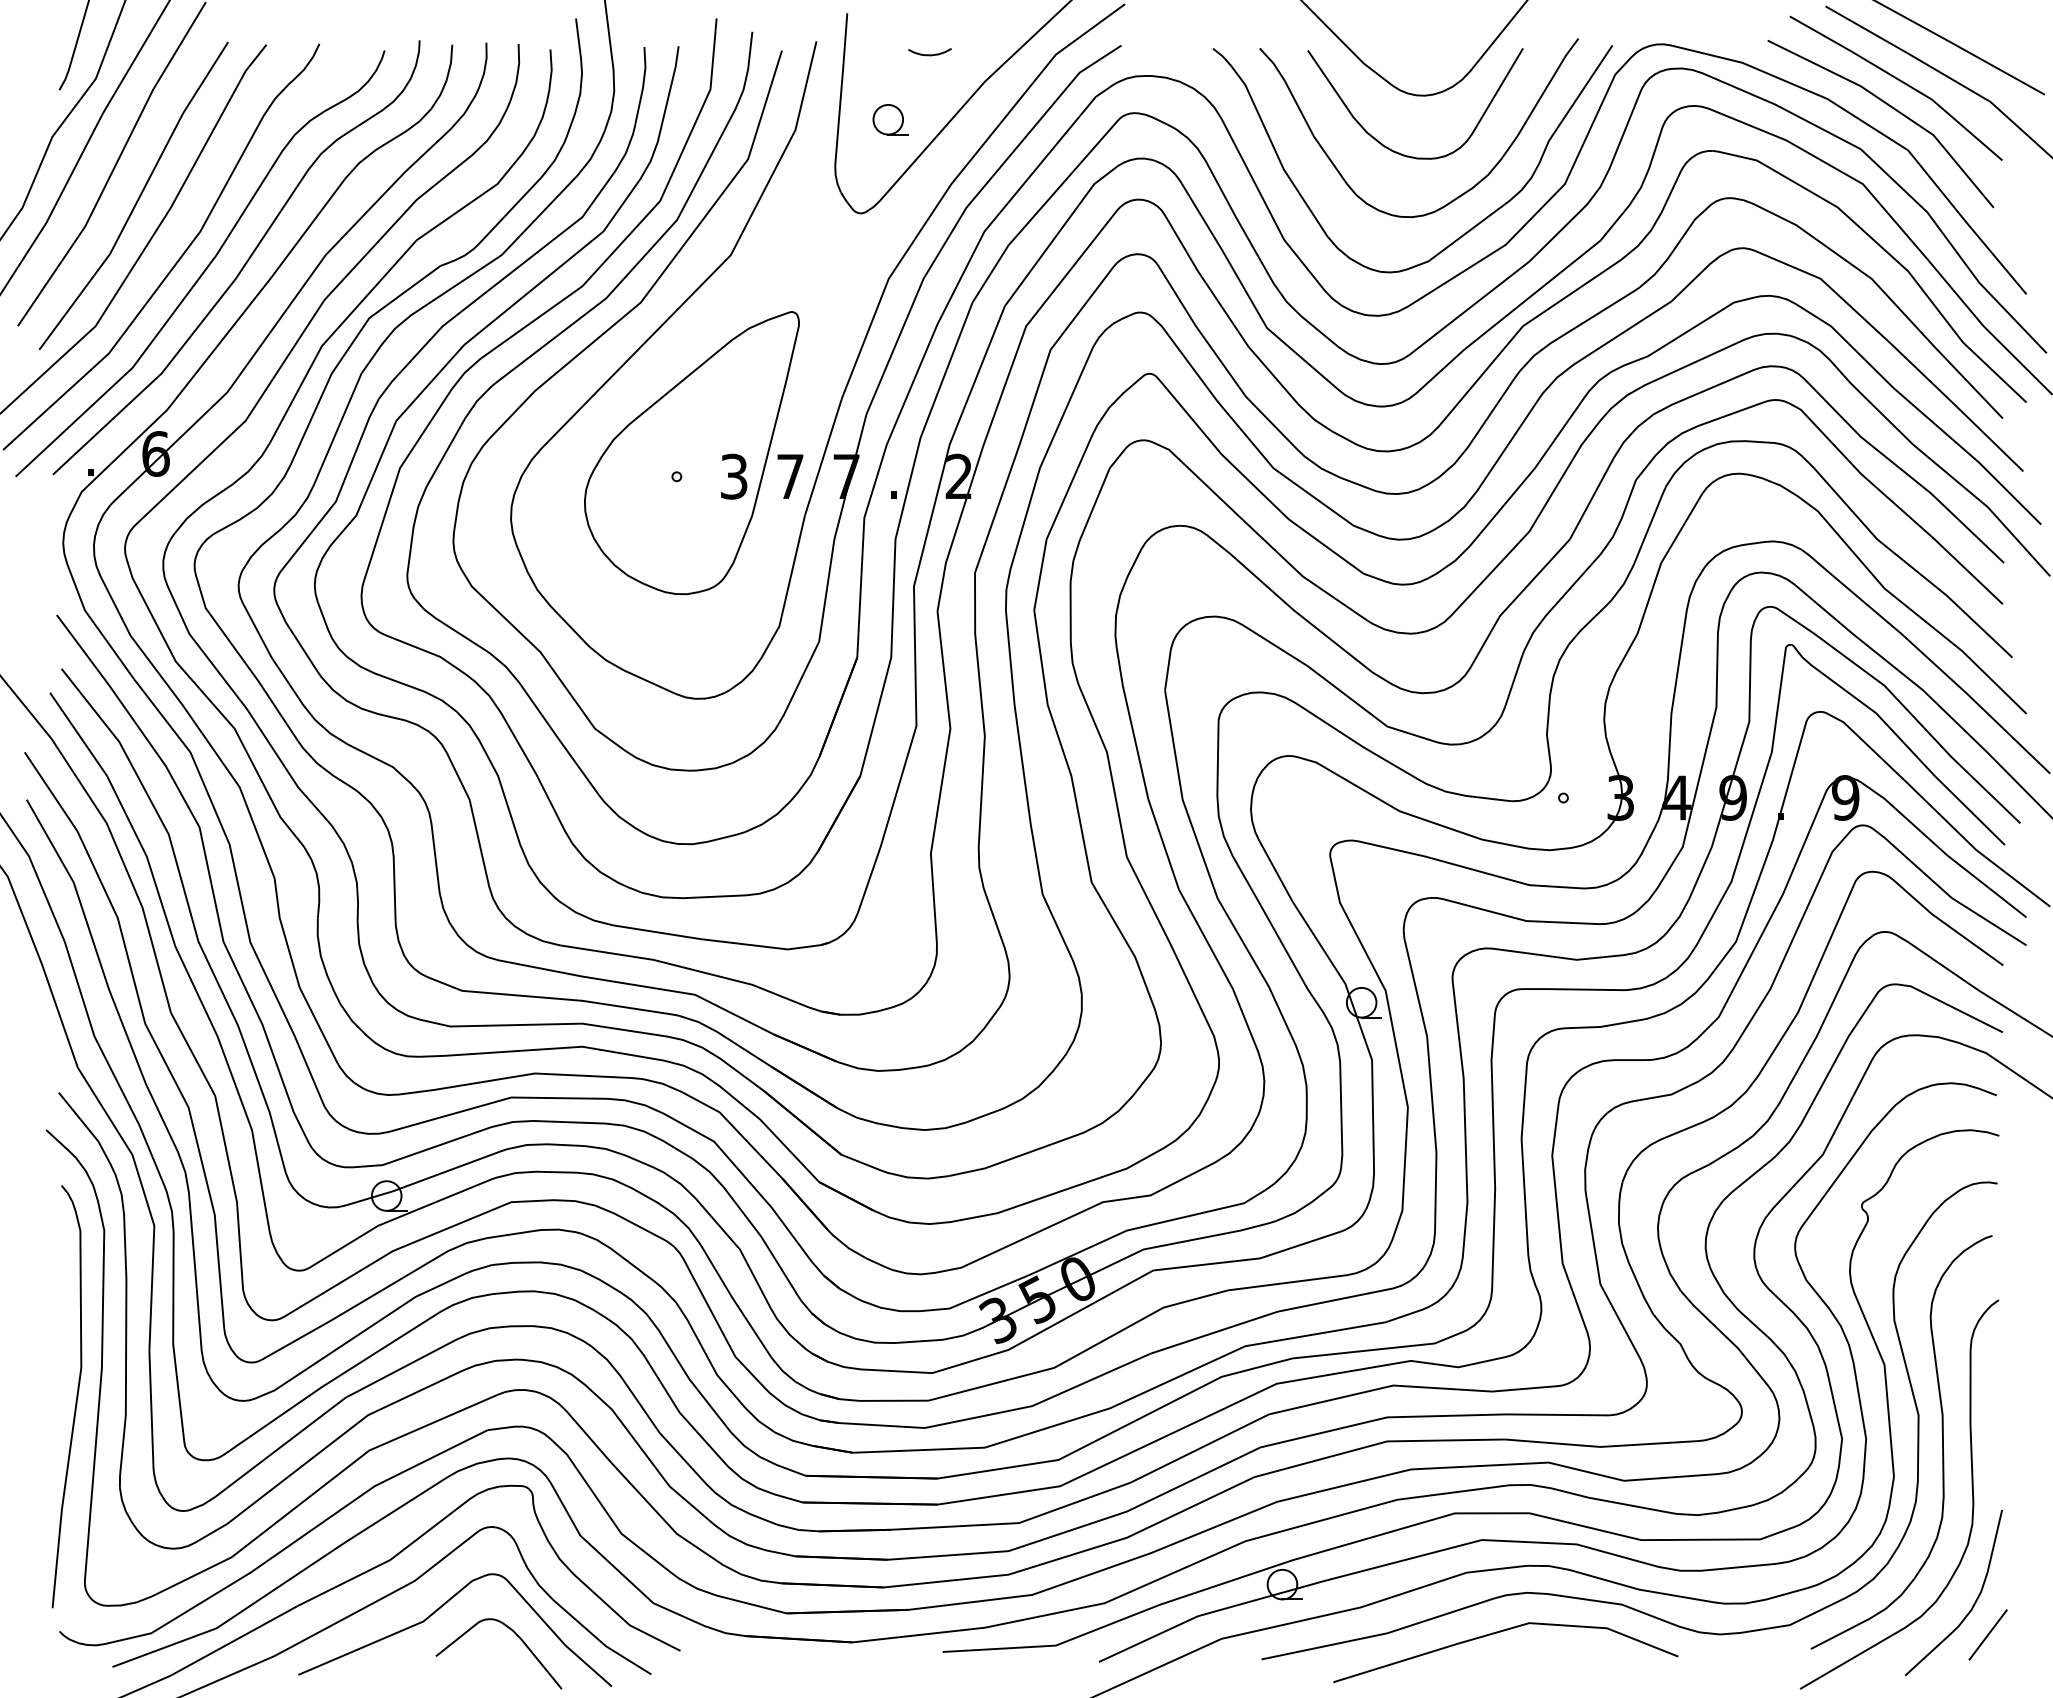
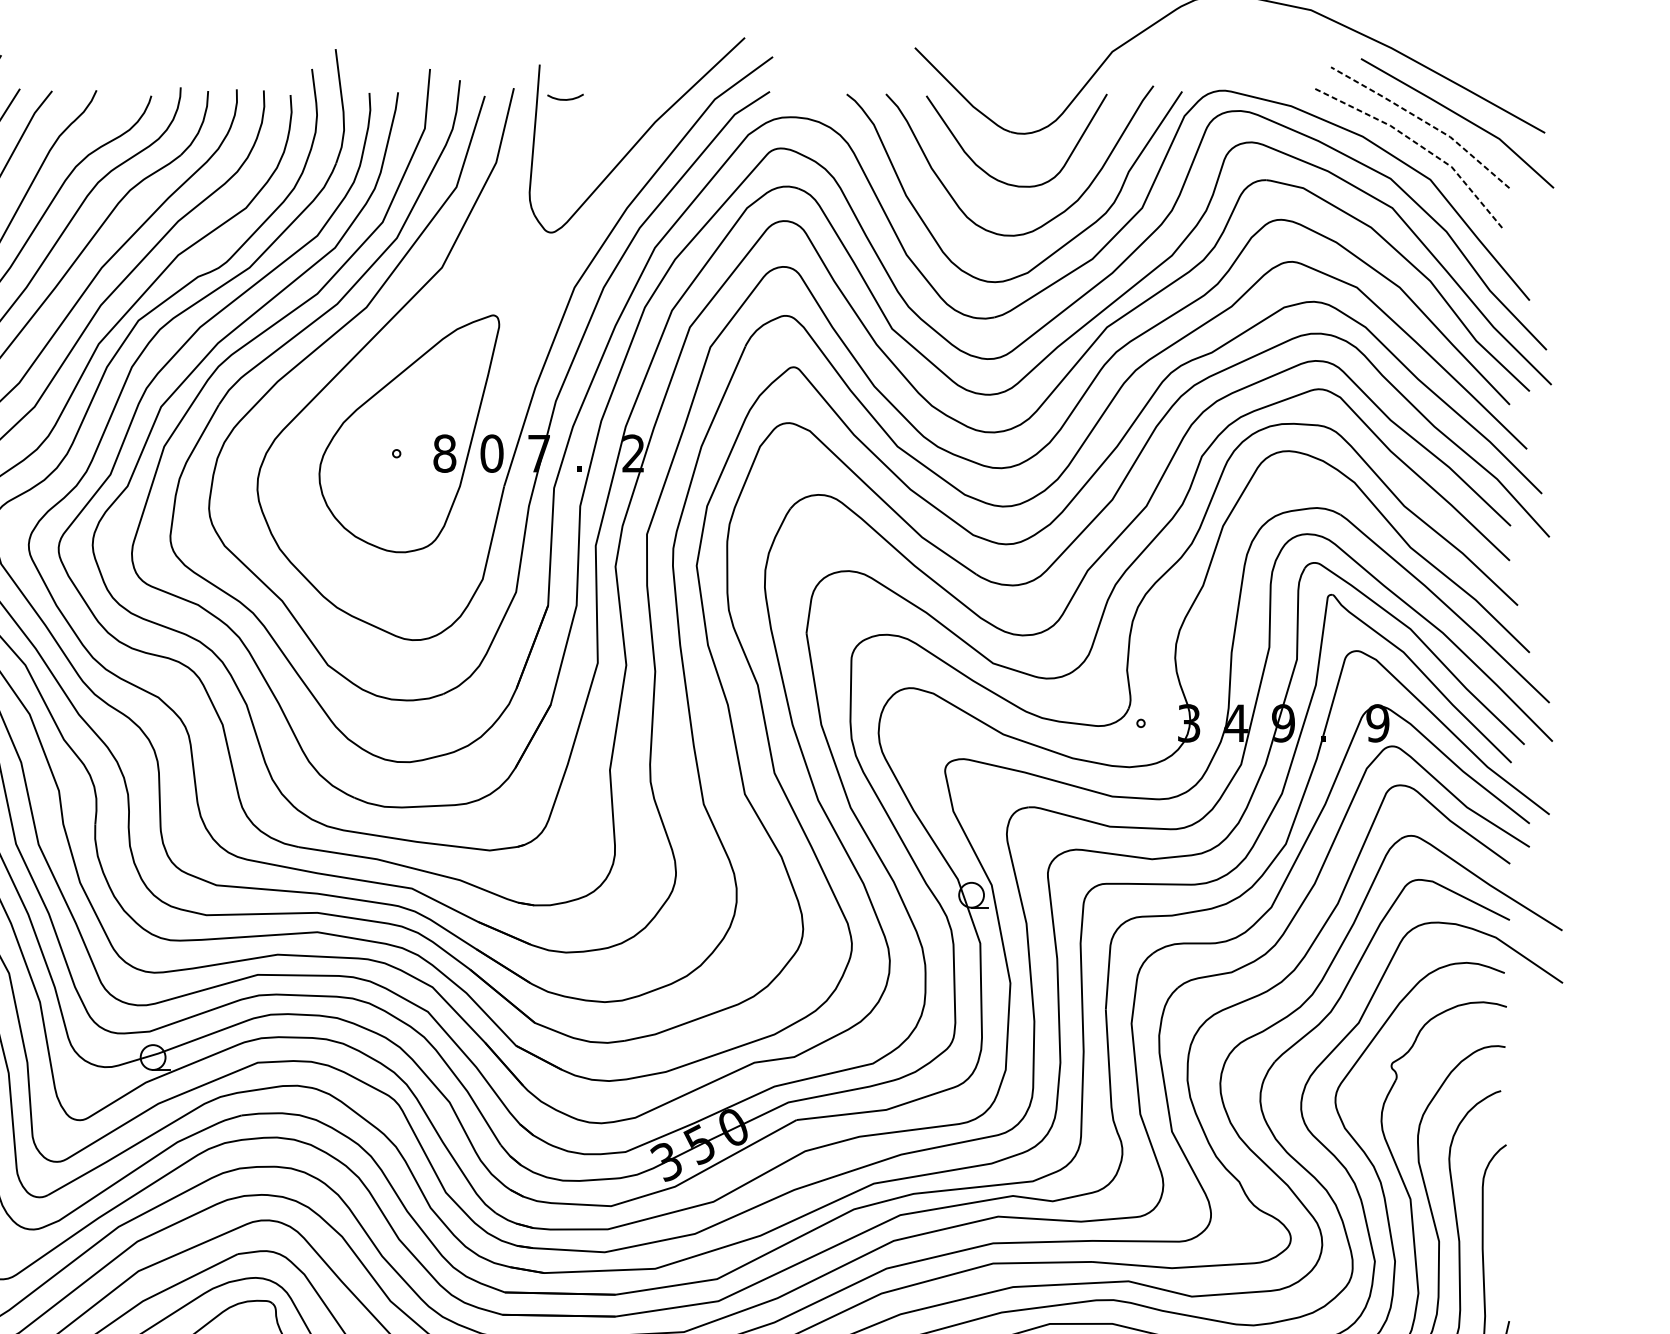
curve: (929, 54) -> (565, 99), moved
line: (1901, 81) -> (1424, 121), solid -> dashed
line: (1893, 107) -> (1418, 143), solid -> dashed
part: (890, 119) -> (576, 153), removed
text: (733, 476) -> (444, 453), 3 -> 8
text: (790, 476) -> (492, 453), 7 -> 0

